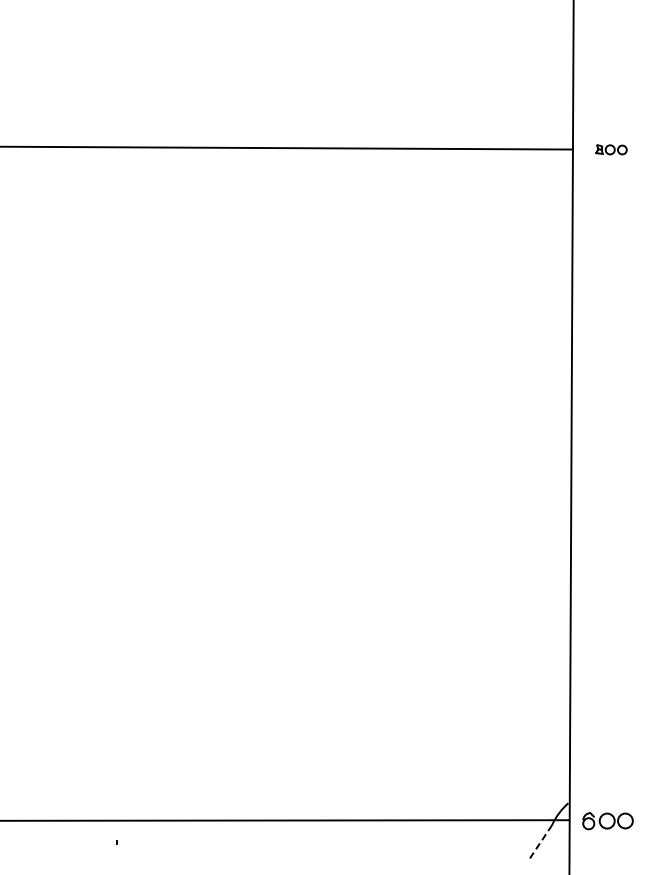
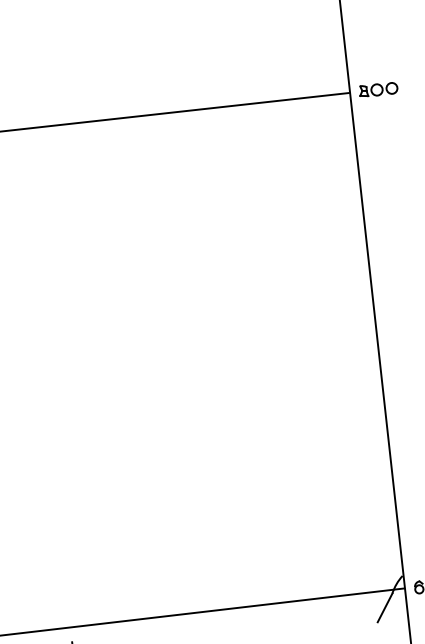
part: (611, 149) -> (378, 89), size x1.67
line: (540, 843) -> (385, 608), dashed -> solid

